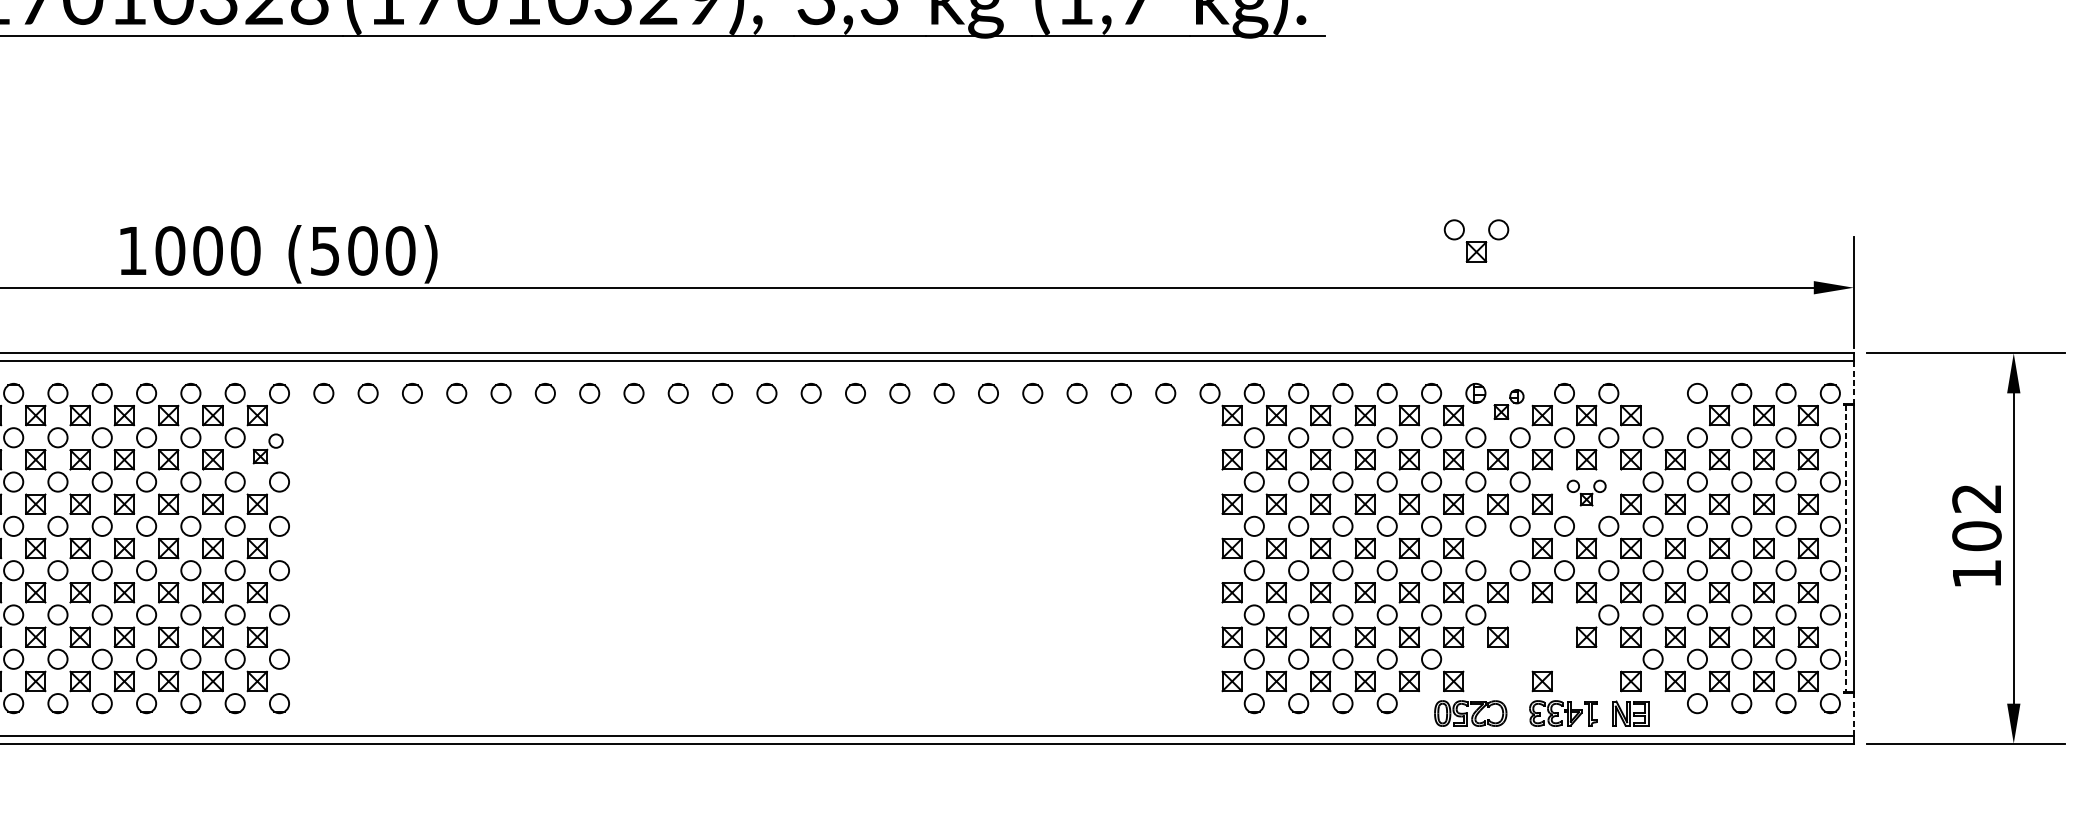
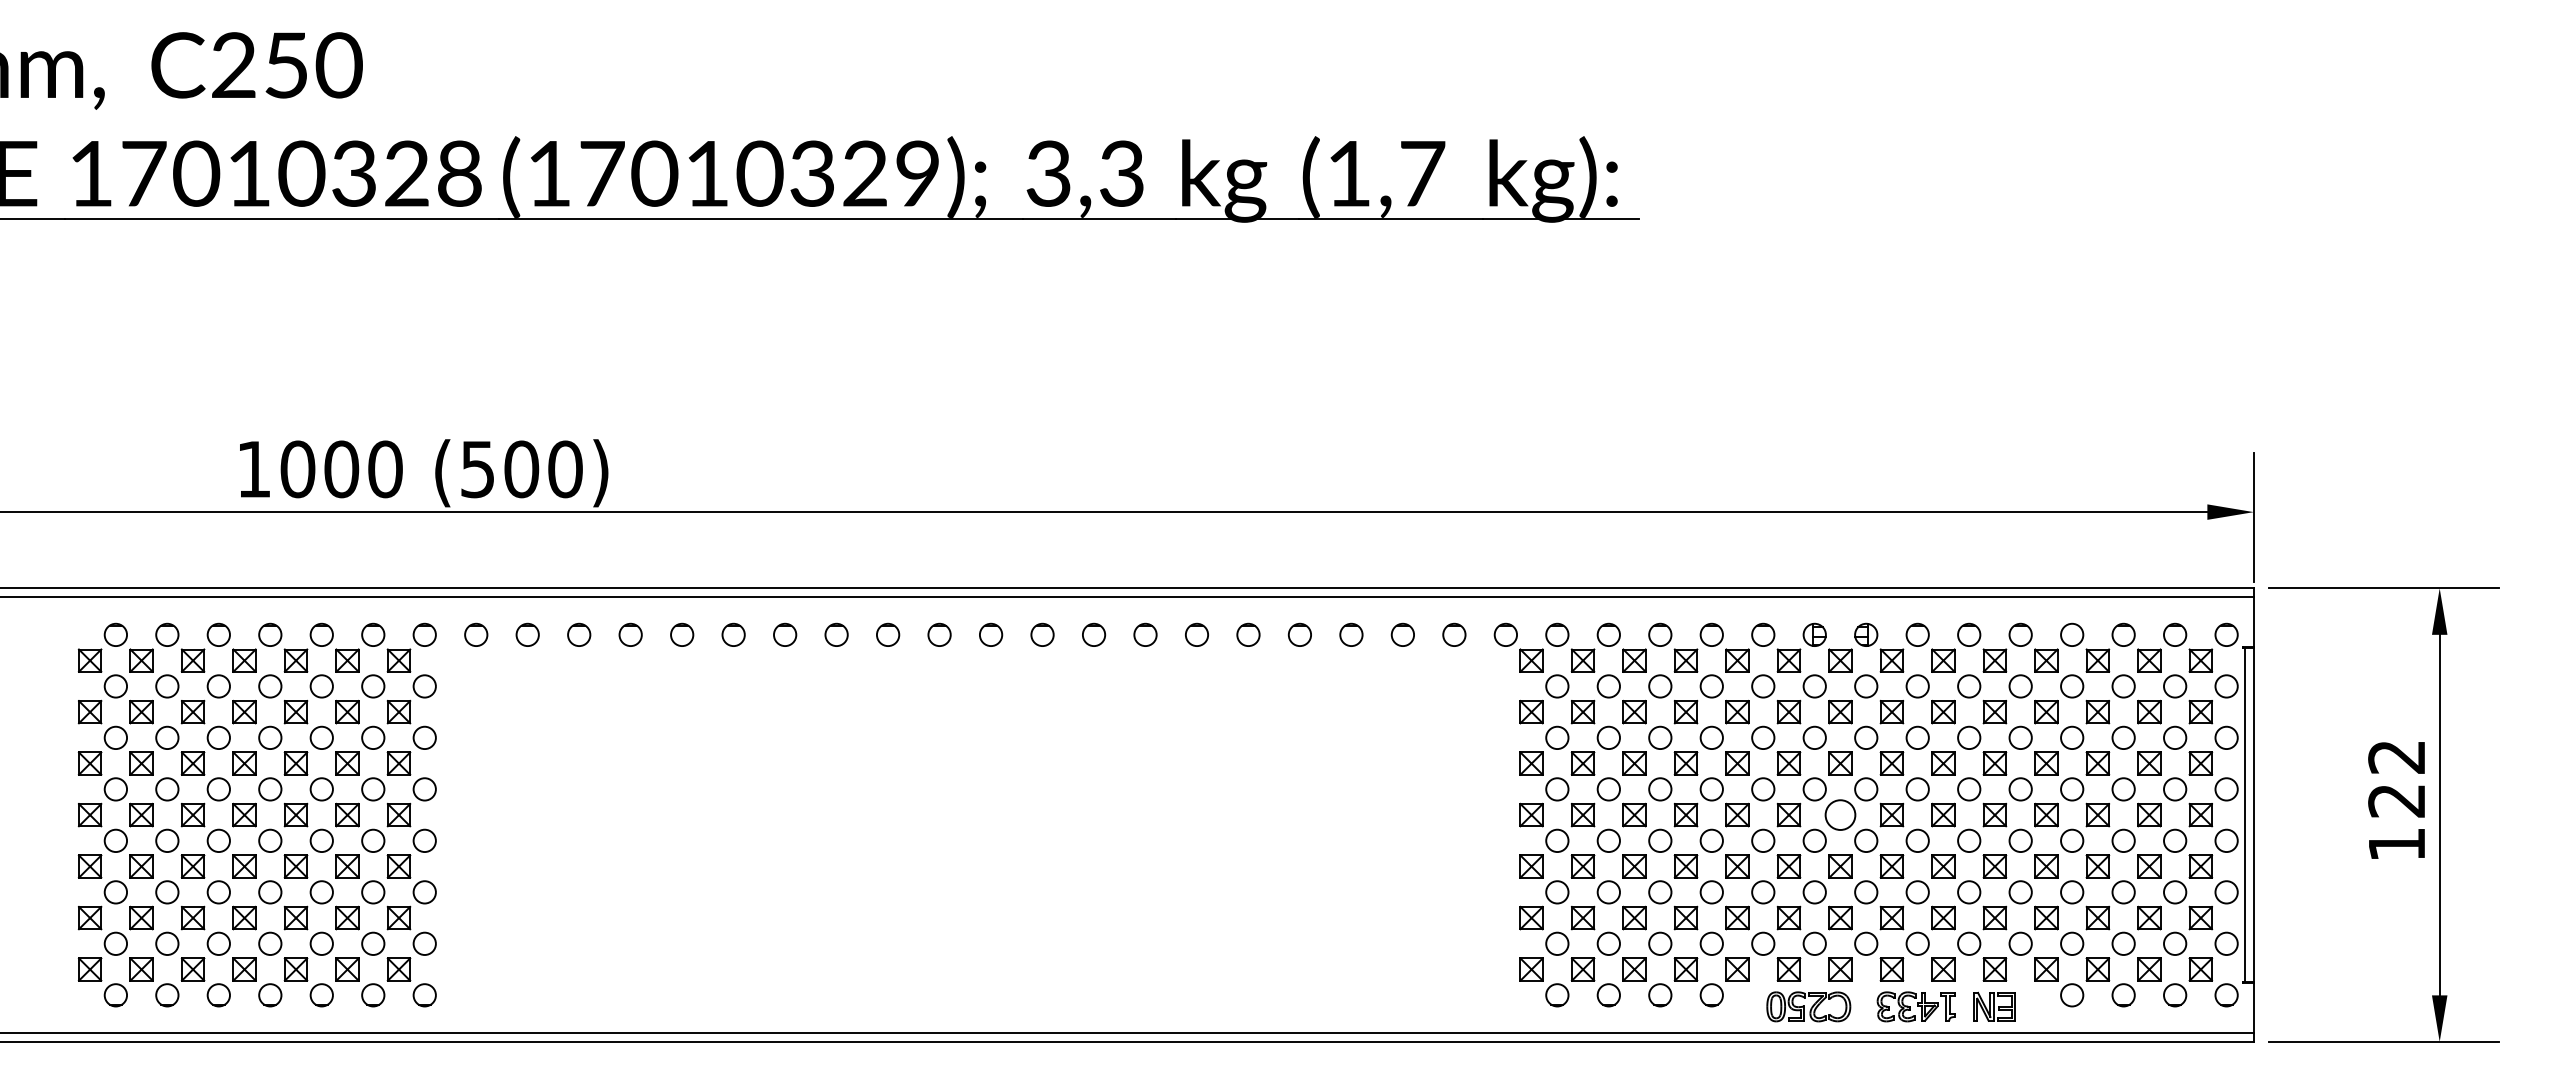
part: (1476, 240) -> (1815, 457), removed
line: (1853, 382) -> (2253, 622), dashed -> solid
part: (1509, 404) -> (1853, 647), size x1.43
part: (1664, 404) -> (2033, 647), added
part: (268, 449) -> (411, 699), size x1.43
part: (1586, 492) -> (1943, 750), size x1.67
text: (1976, 535) -> (2396, 800), 102 -> 122
circle: (1498, 547) -> (1840, 814), added
line: (1845, 548) -> (2244, 815), dashed -> solid
part: (1541, 647) -> (1891, 930), added
line: (1853, 714) -> (2253, 1007), dashed -> solid

